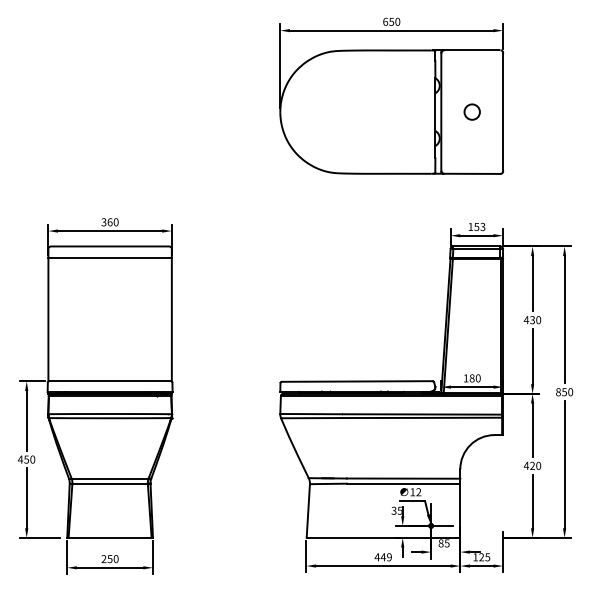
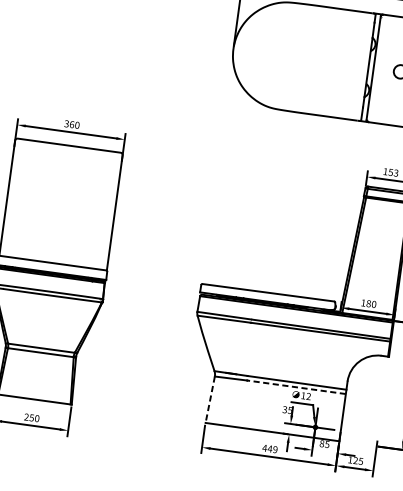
line: (109, 258) -> (67, 156), removed
line: (403, 483) -> (296, 387), solid -> dashed
line: (308, 511) -> (210, 400), solid -> dashed

